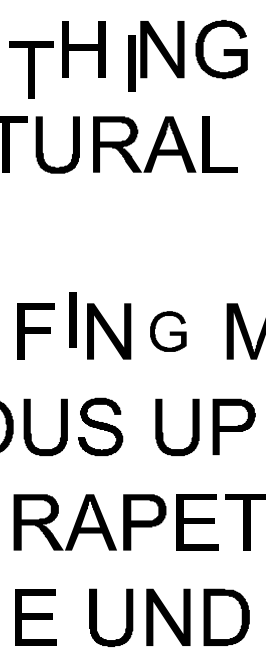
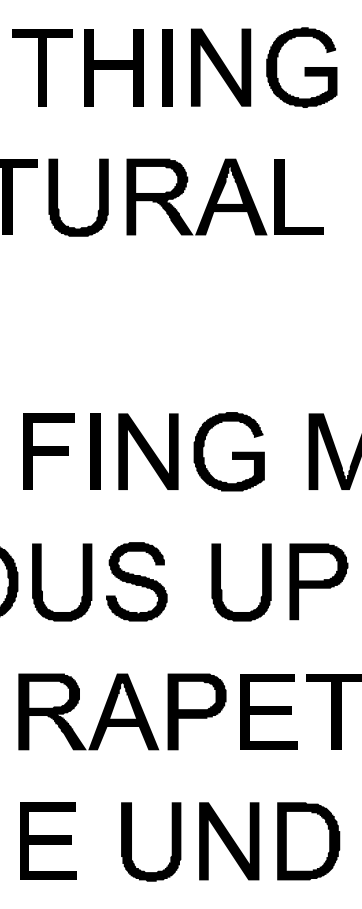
part: (131, 63) -> (167, 67), moved
part: (31, 69) -> (42, 67), moved
part: (73, 319) -> (95, 451), moved
part: (167, 331) -> (228, 451), size x1.43

